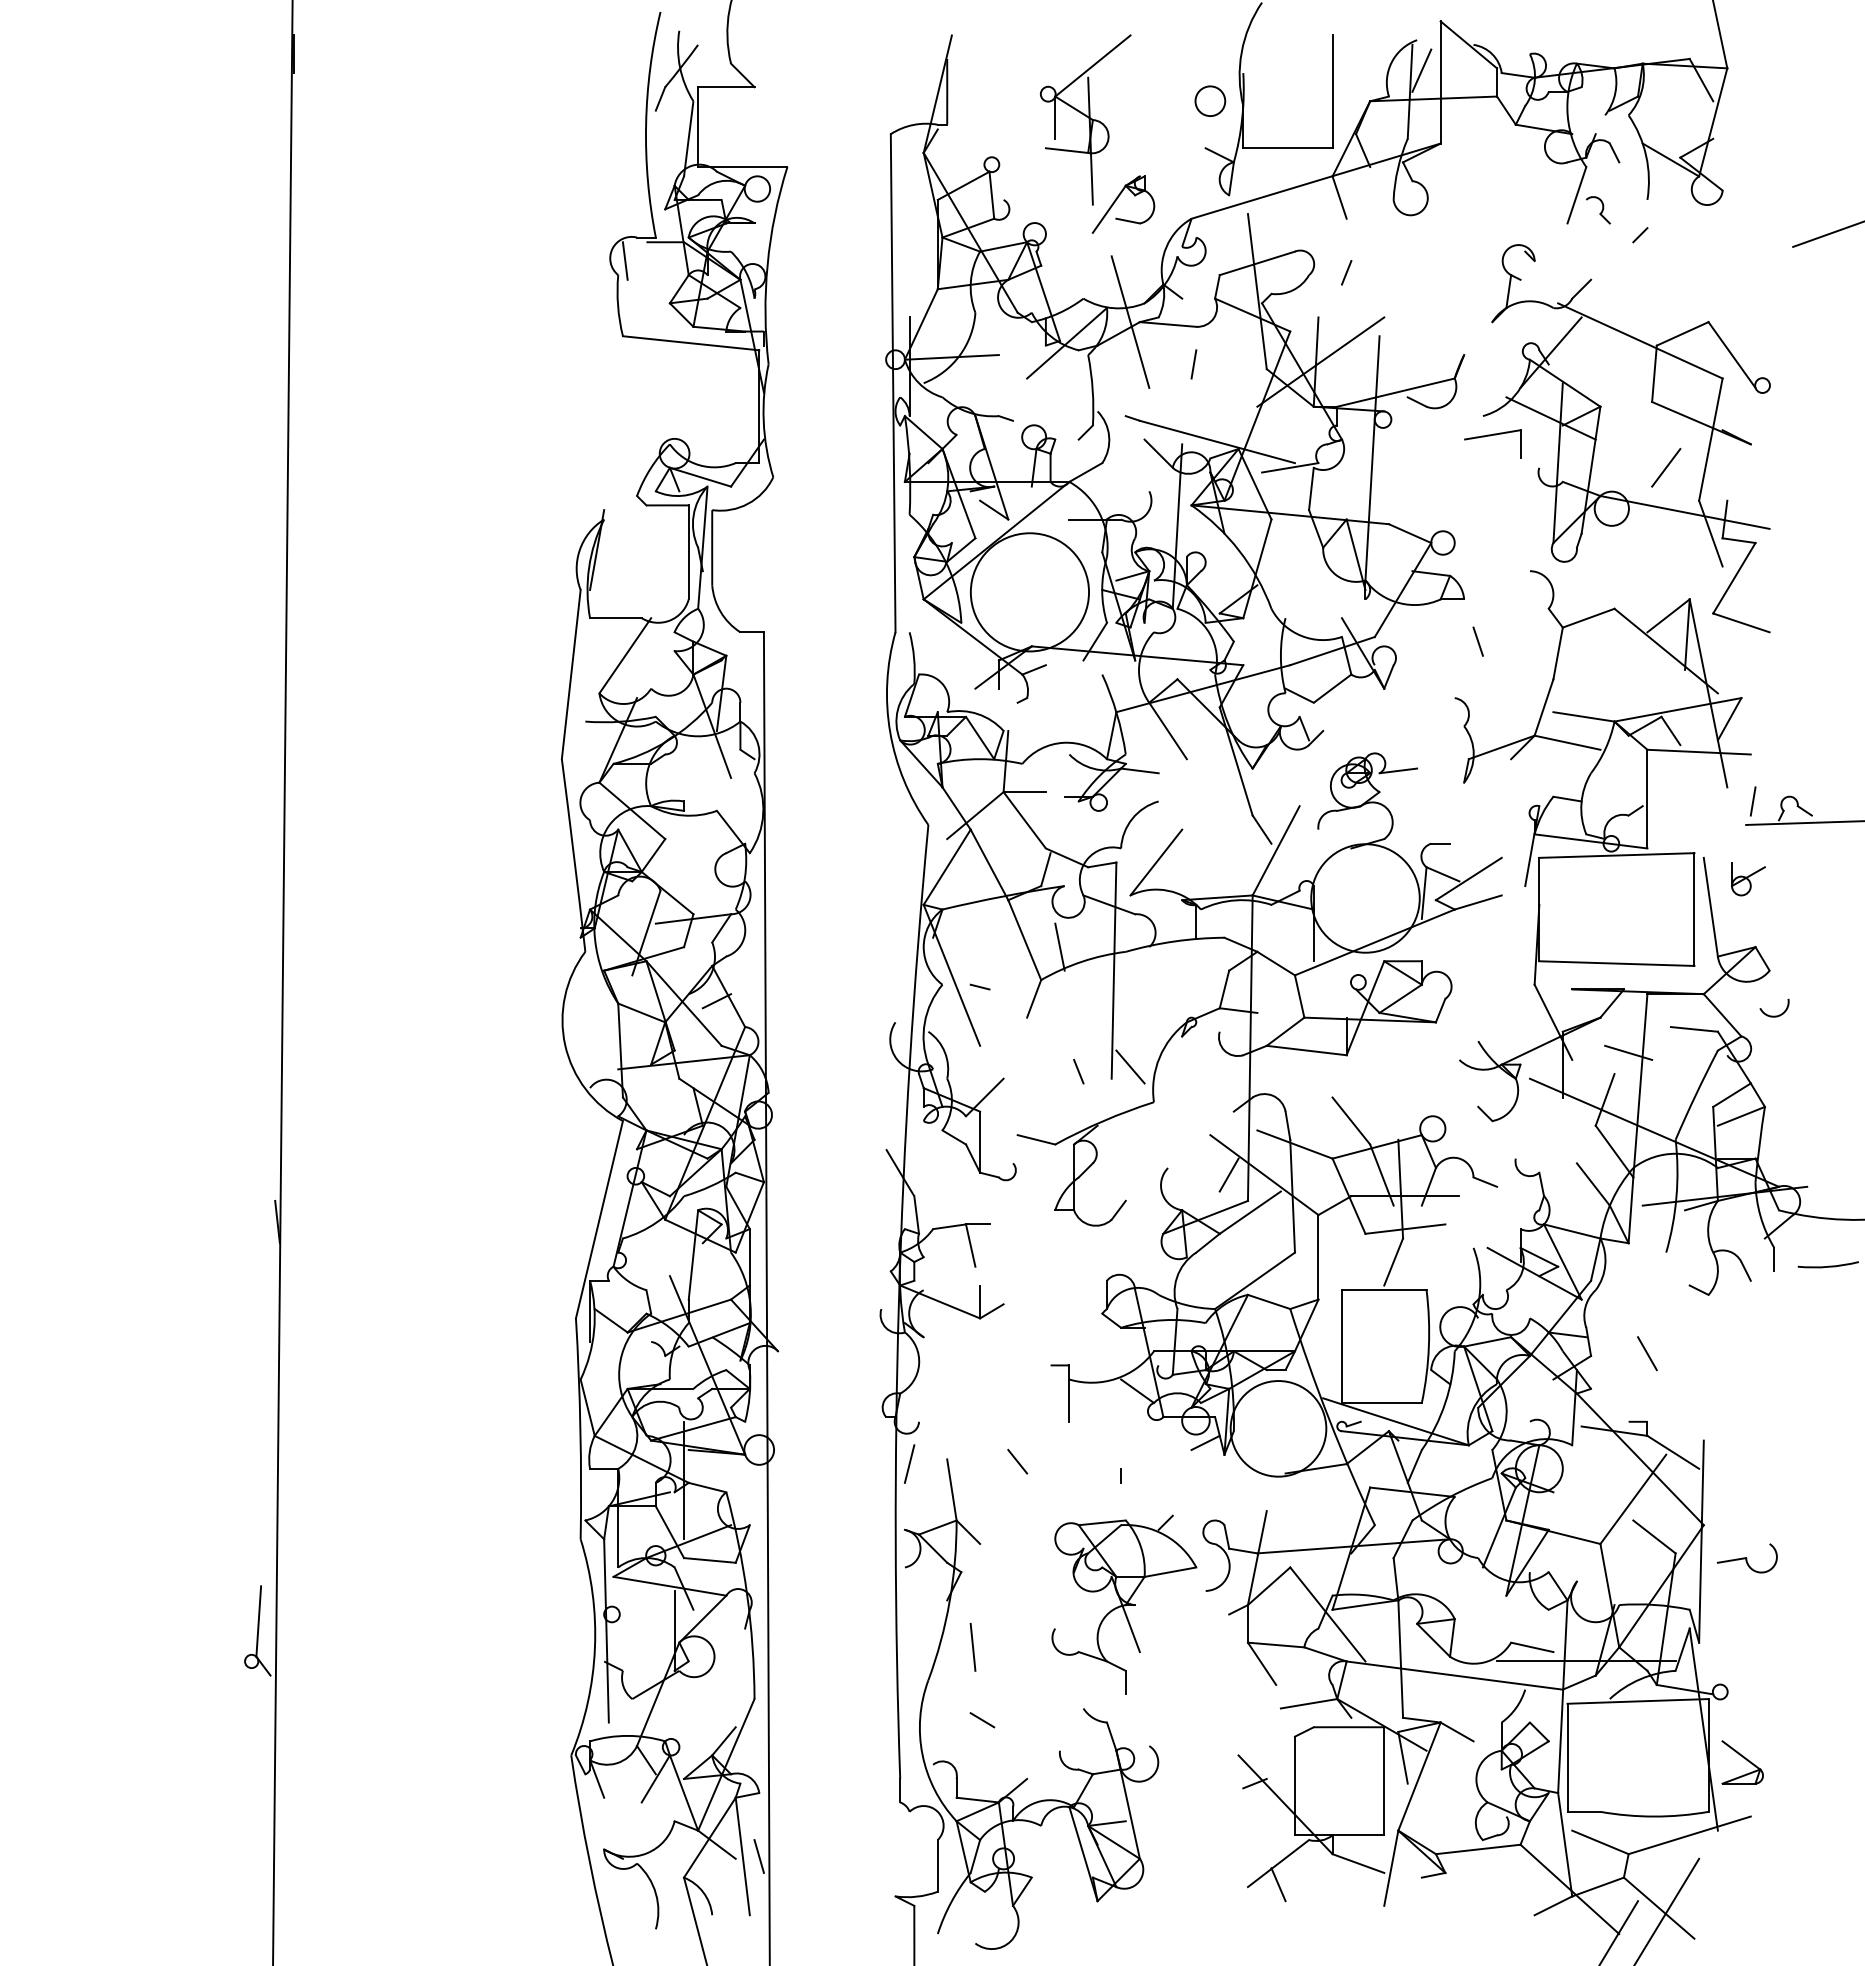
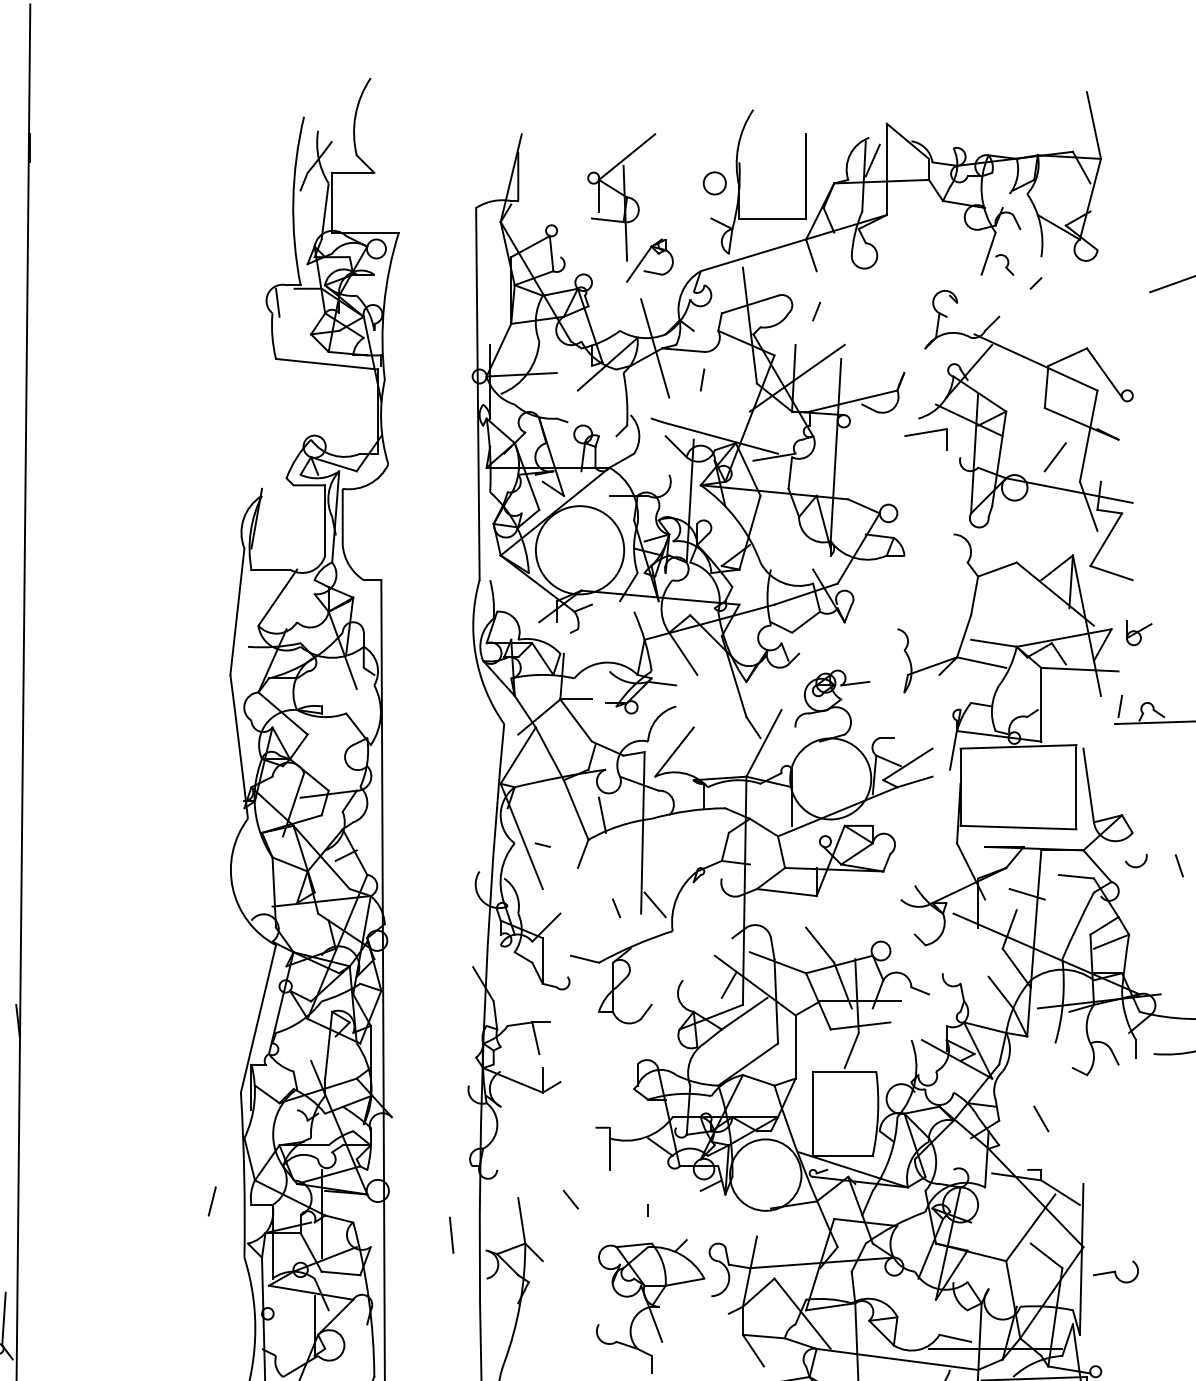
line: (1477, 641) -> (1178, 865), moved
part: (1748, 879) -> (1139, 633), moved
line: (909, 1463) -> (212, 1201), moved
line: (972, 1647) -> (451, 1235), moved

